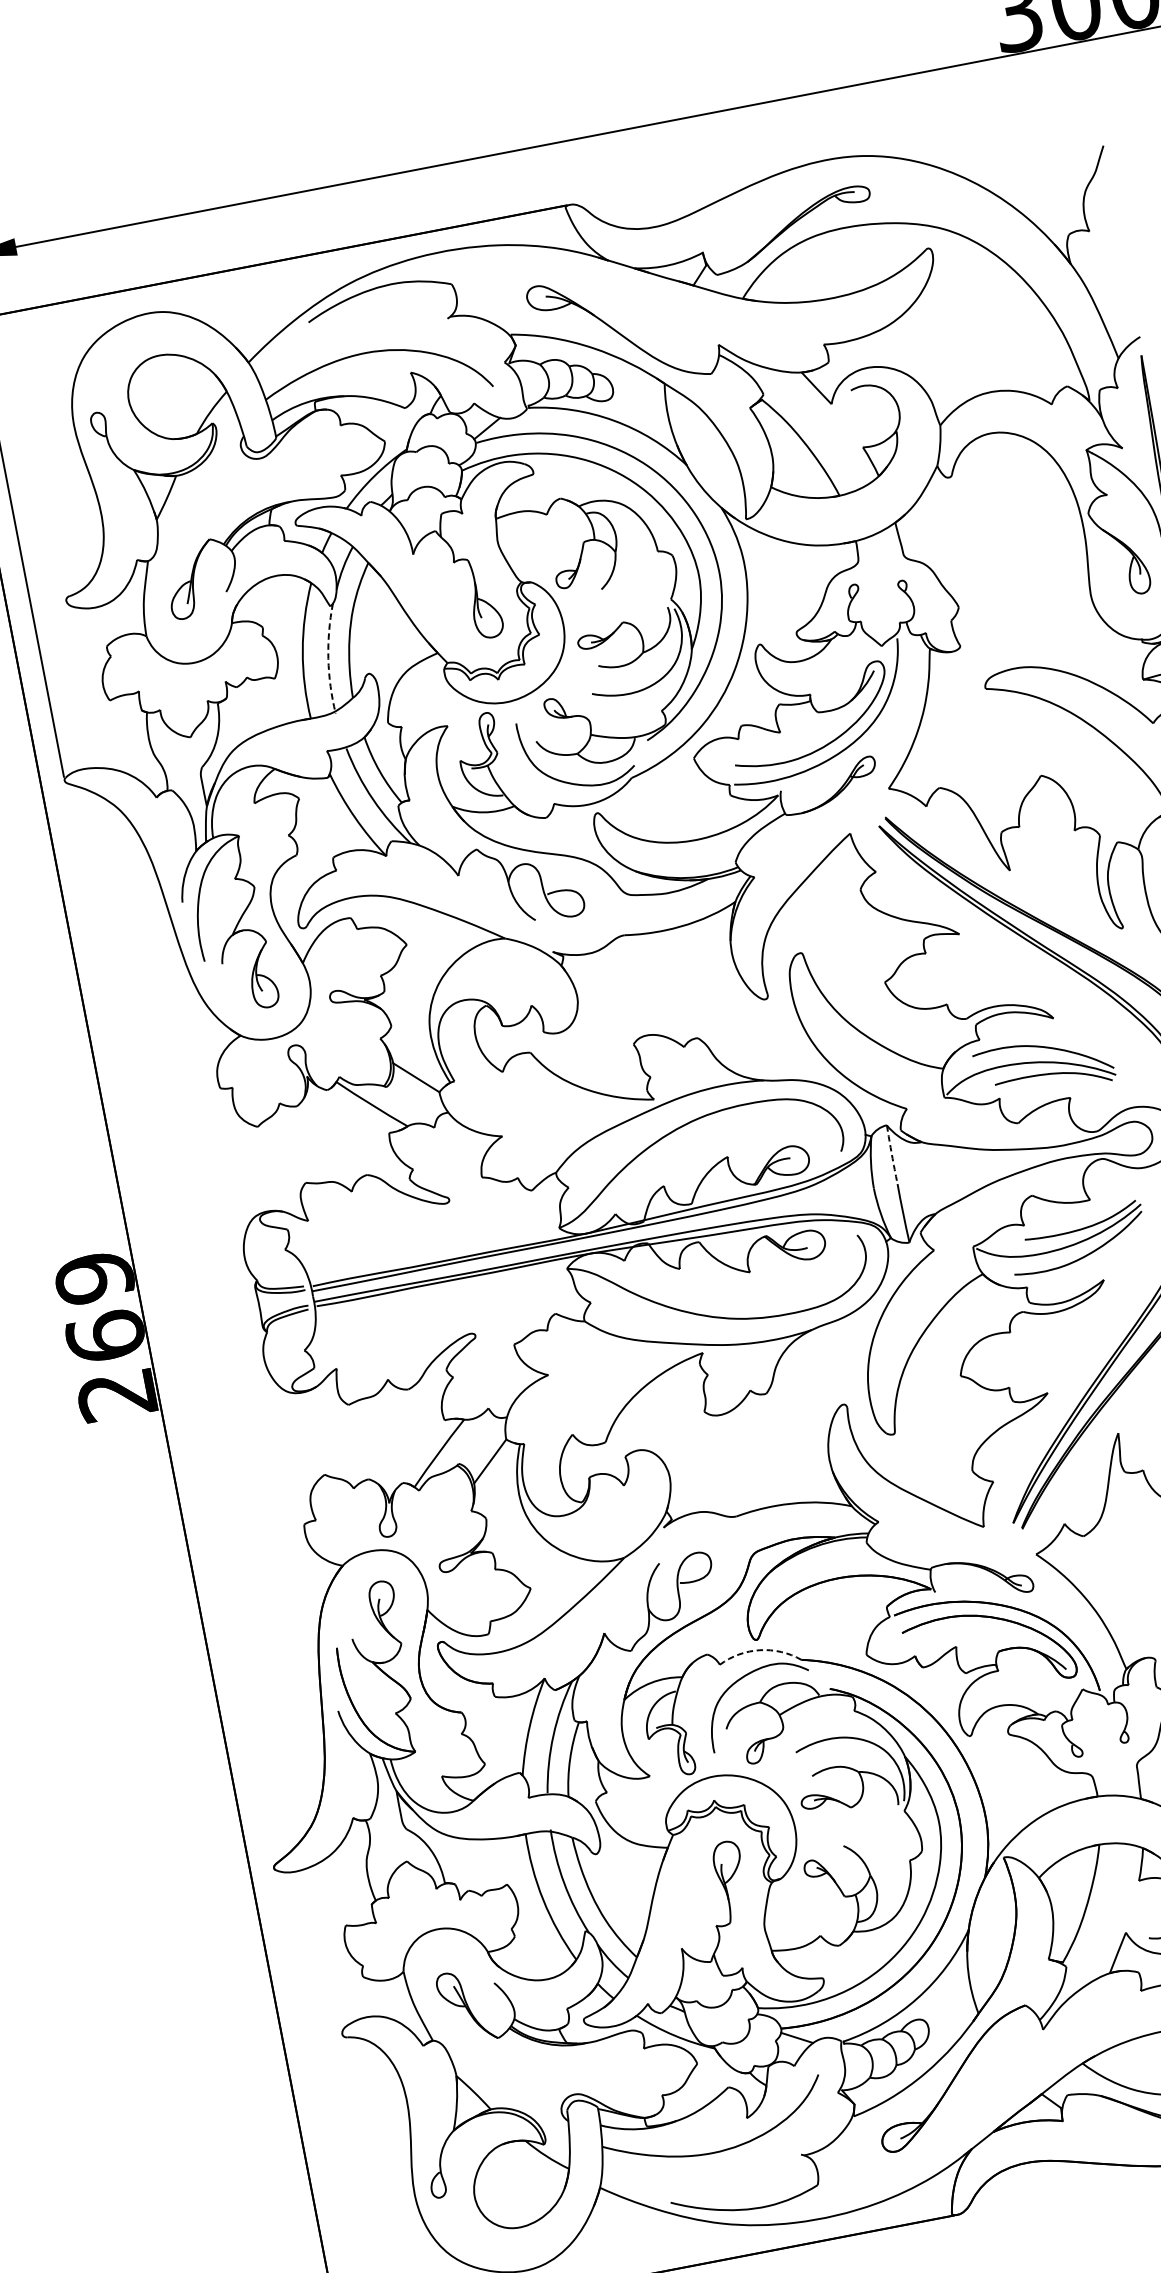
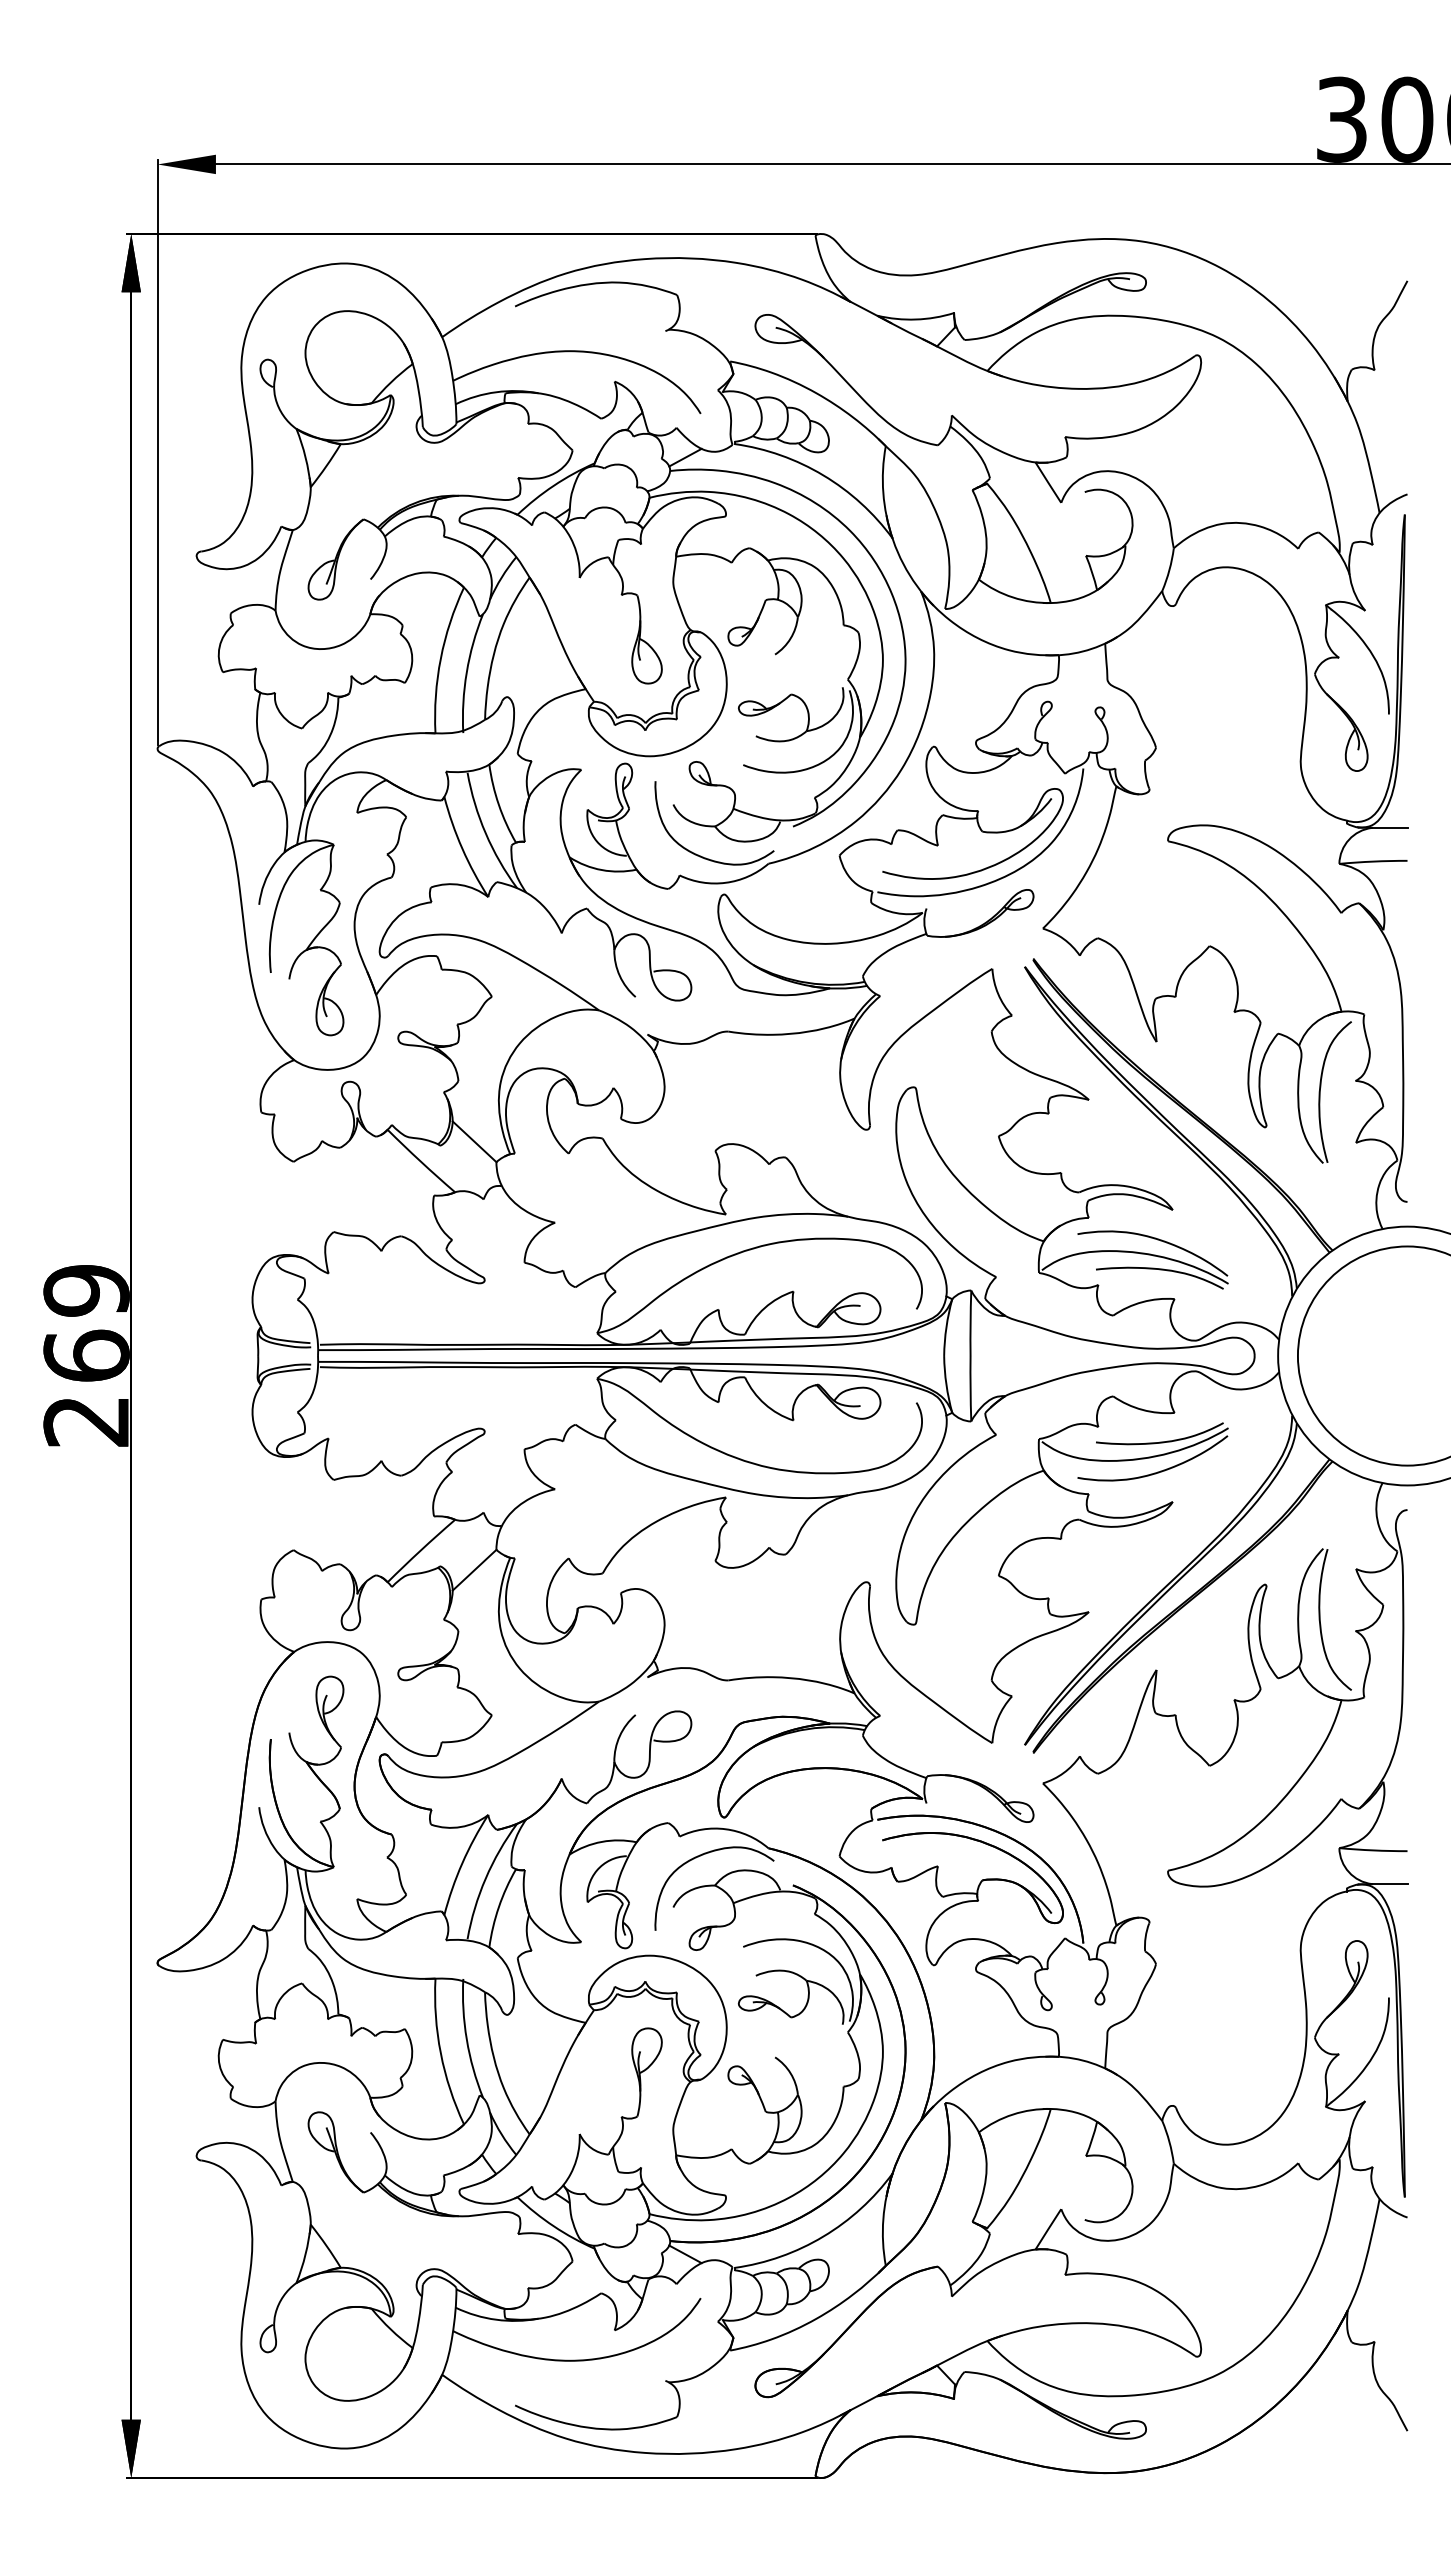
arc: (328, 658) -> (466, 672), dashed -> solid
arc: (891, 1154) -> (970, 1323), dashed -> solid
arc: (759, 1650) -> (725, 1829), dashed -> solid

